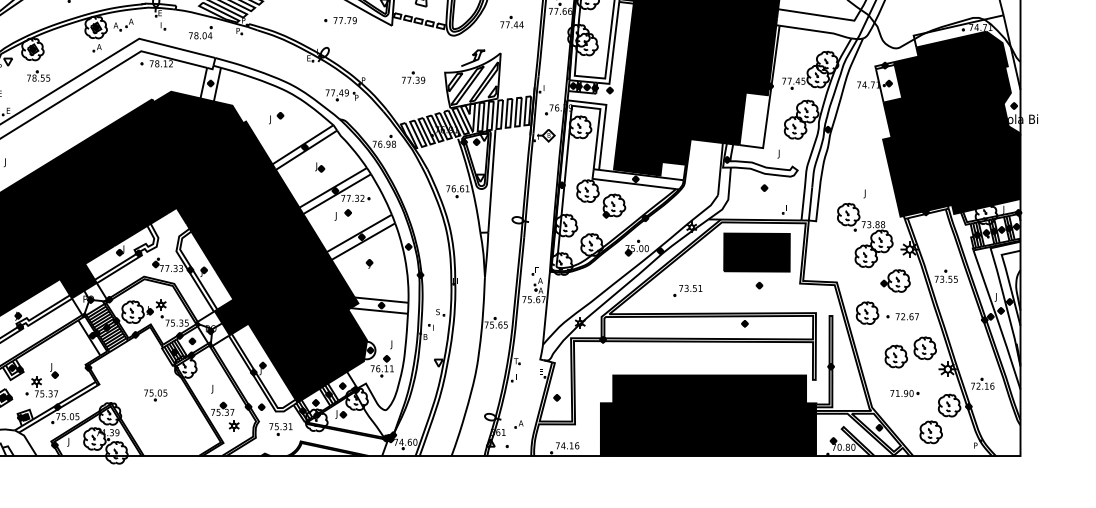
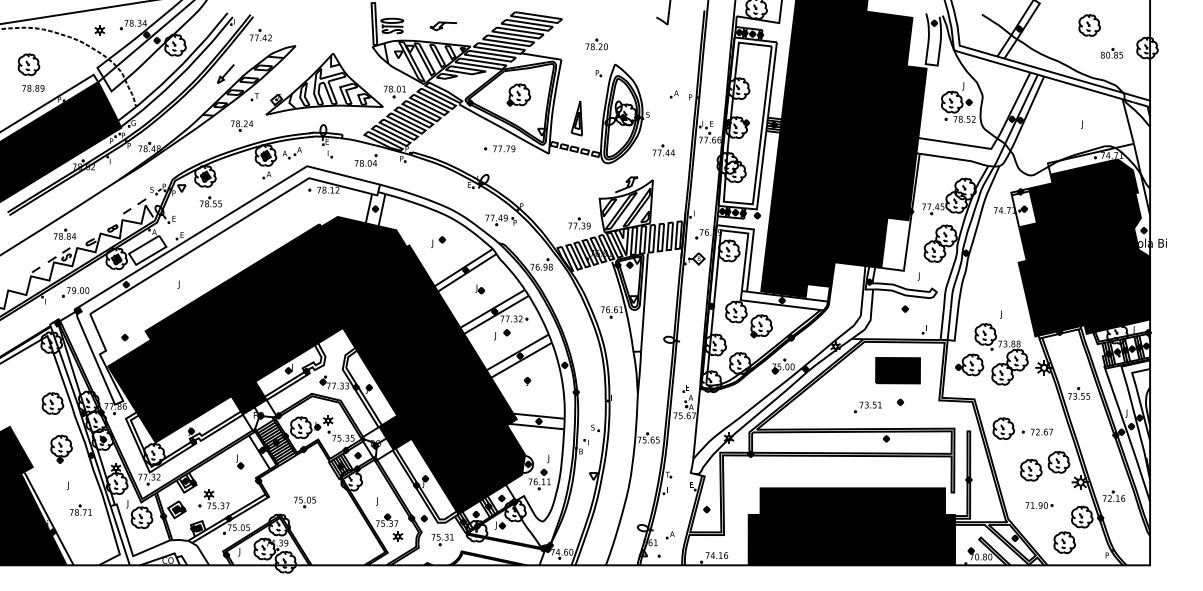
part: (413, 77) -> (579, 223), moved
part: (756, 252) -> (897, 370), size x0.7
part: (895, 280) -> (969, 364), moved
part: (687, 291) -> (867, 407), moved
part: (54, 370) -> (240, 461), moved
part: (155, 395) -> (304, 502), moved

